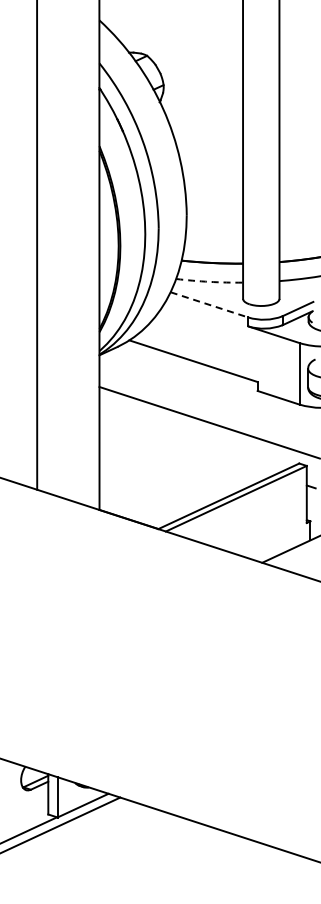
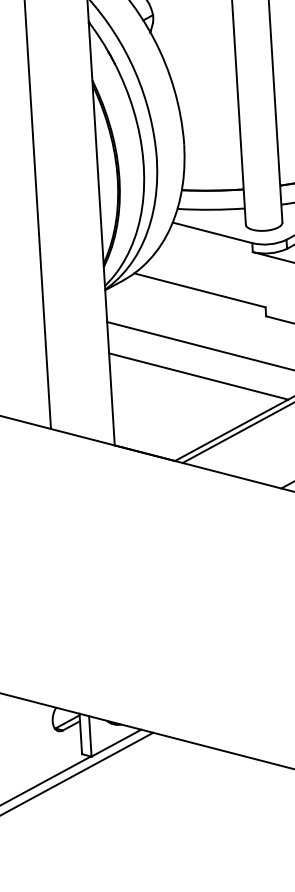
arc: (209, 281) -> (211, 209), dashed -> solid
line: (209, 304) -> (212, 232), dashed -> solid
line: (186, 446) -> (198, 376), added

